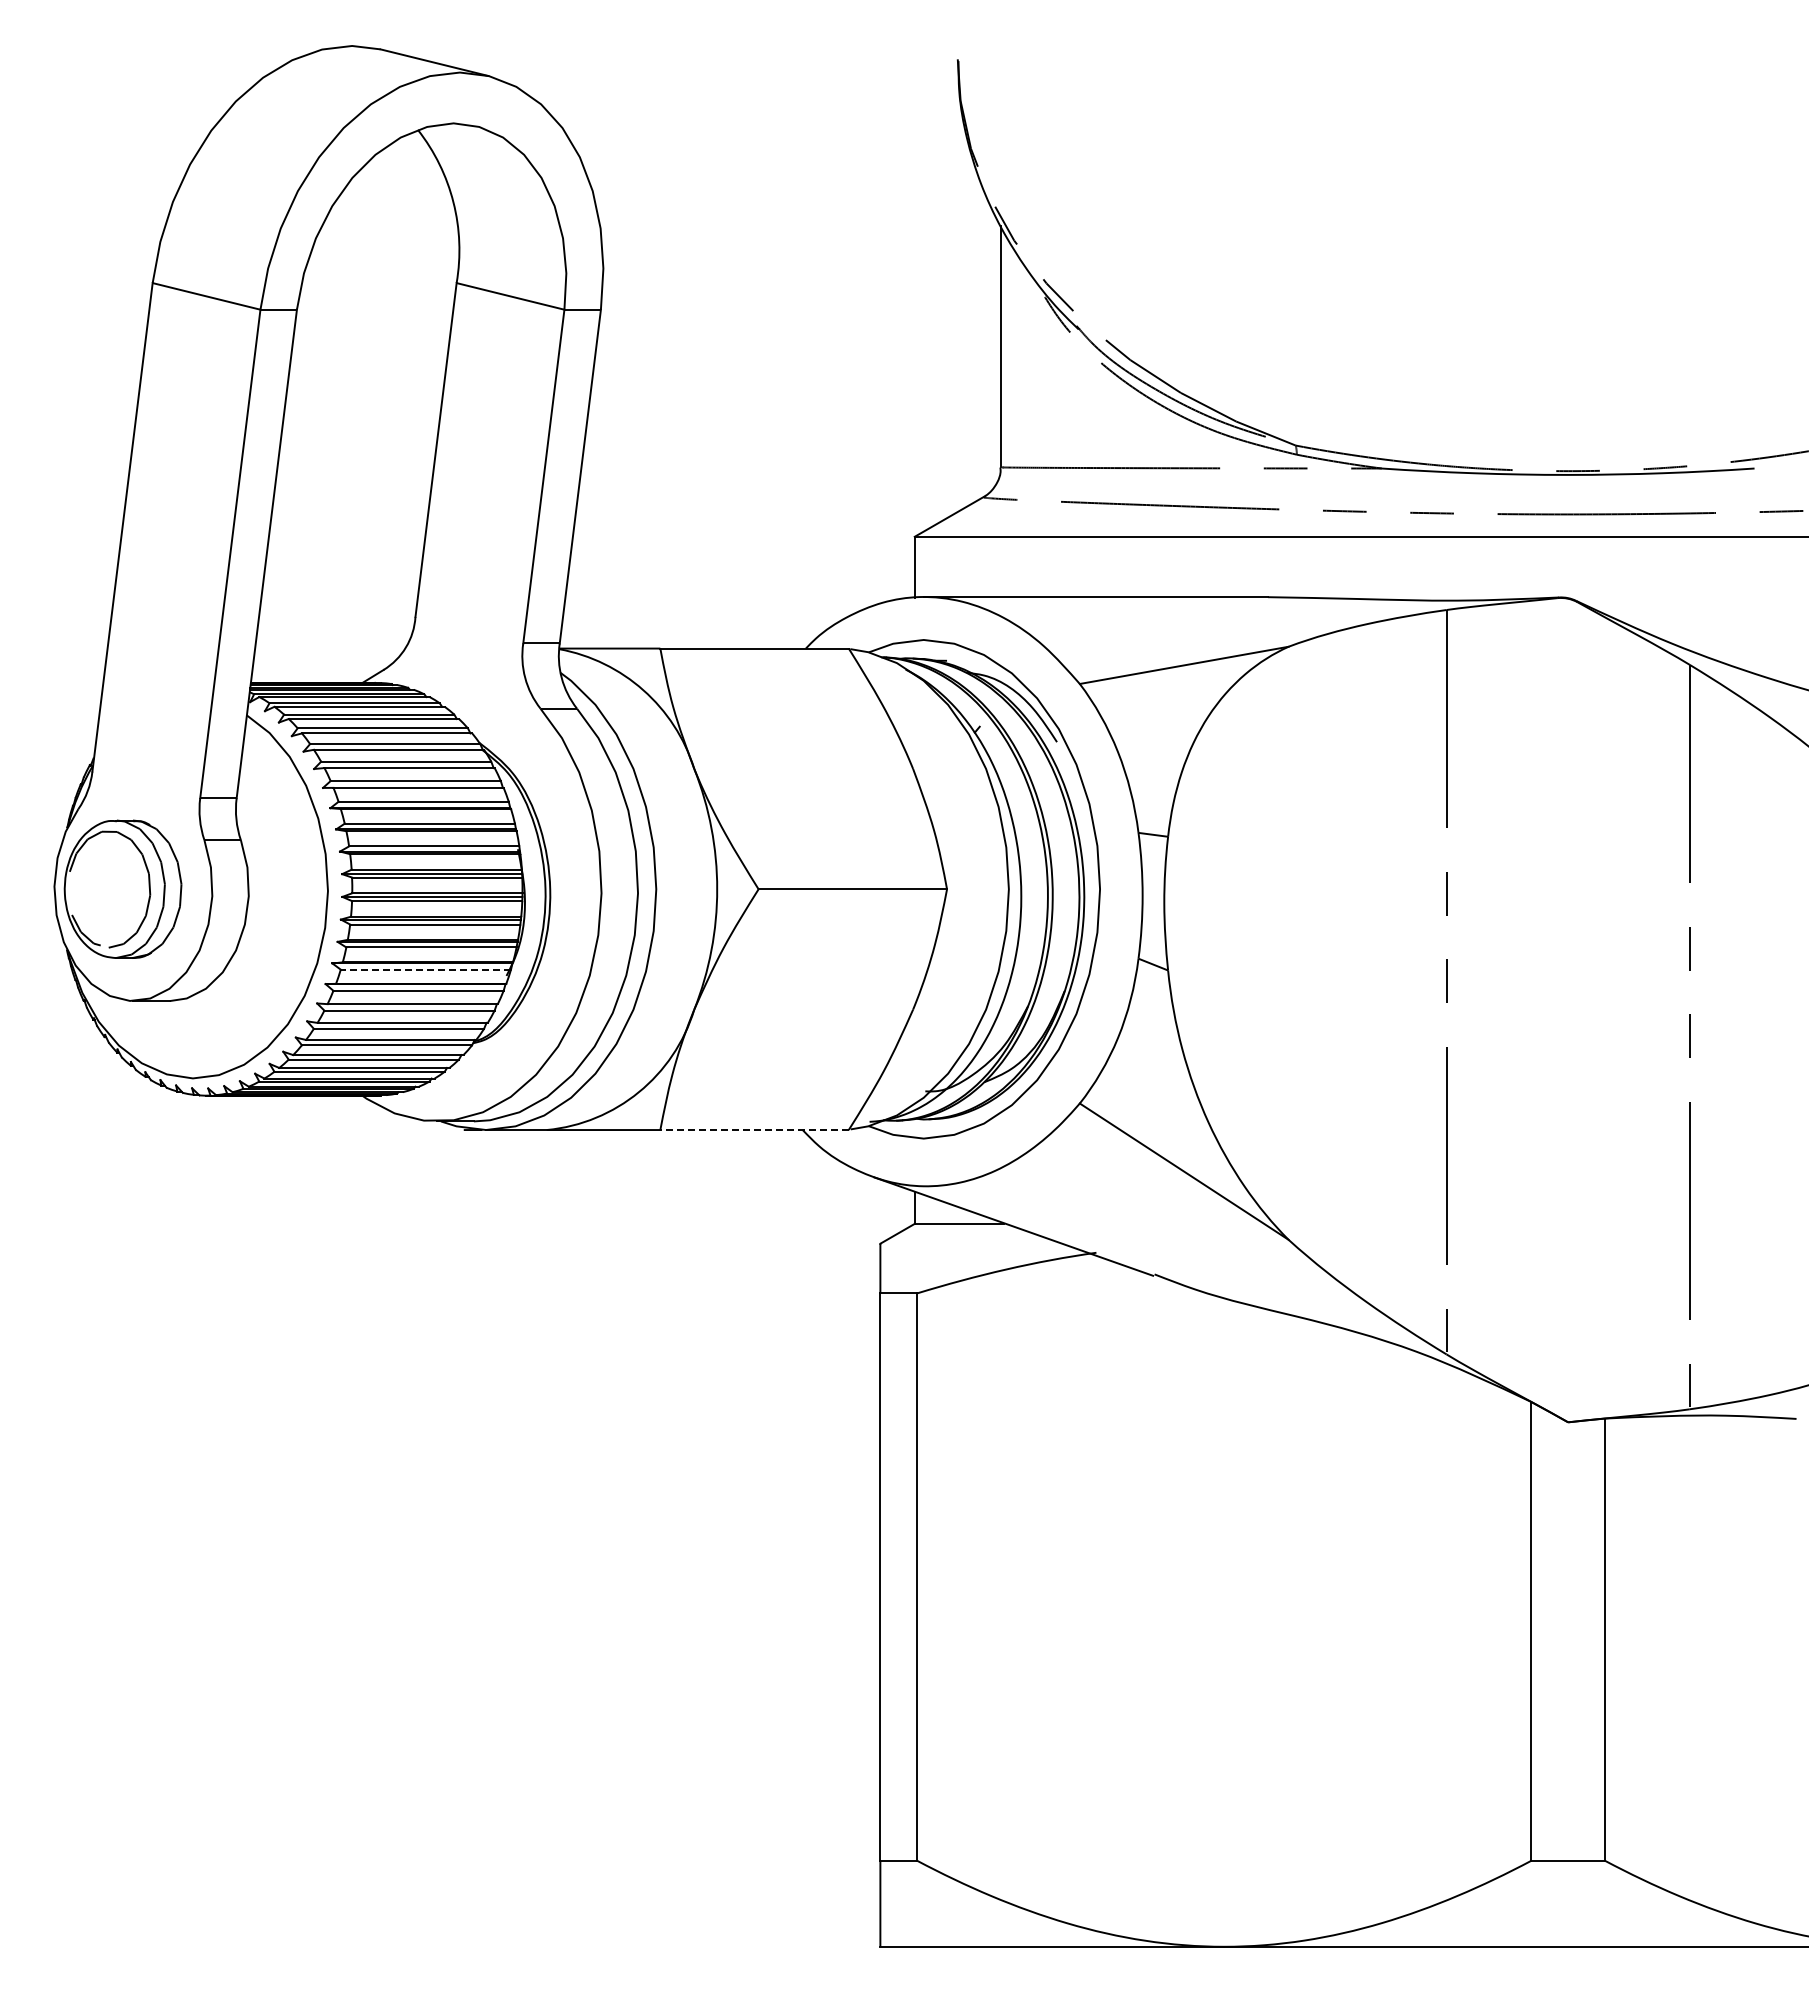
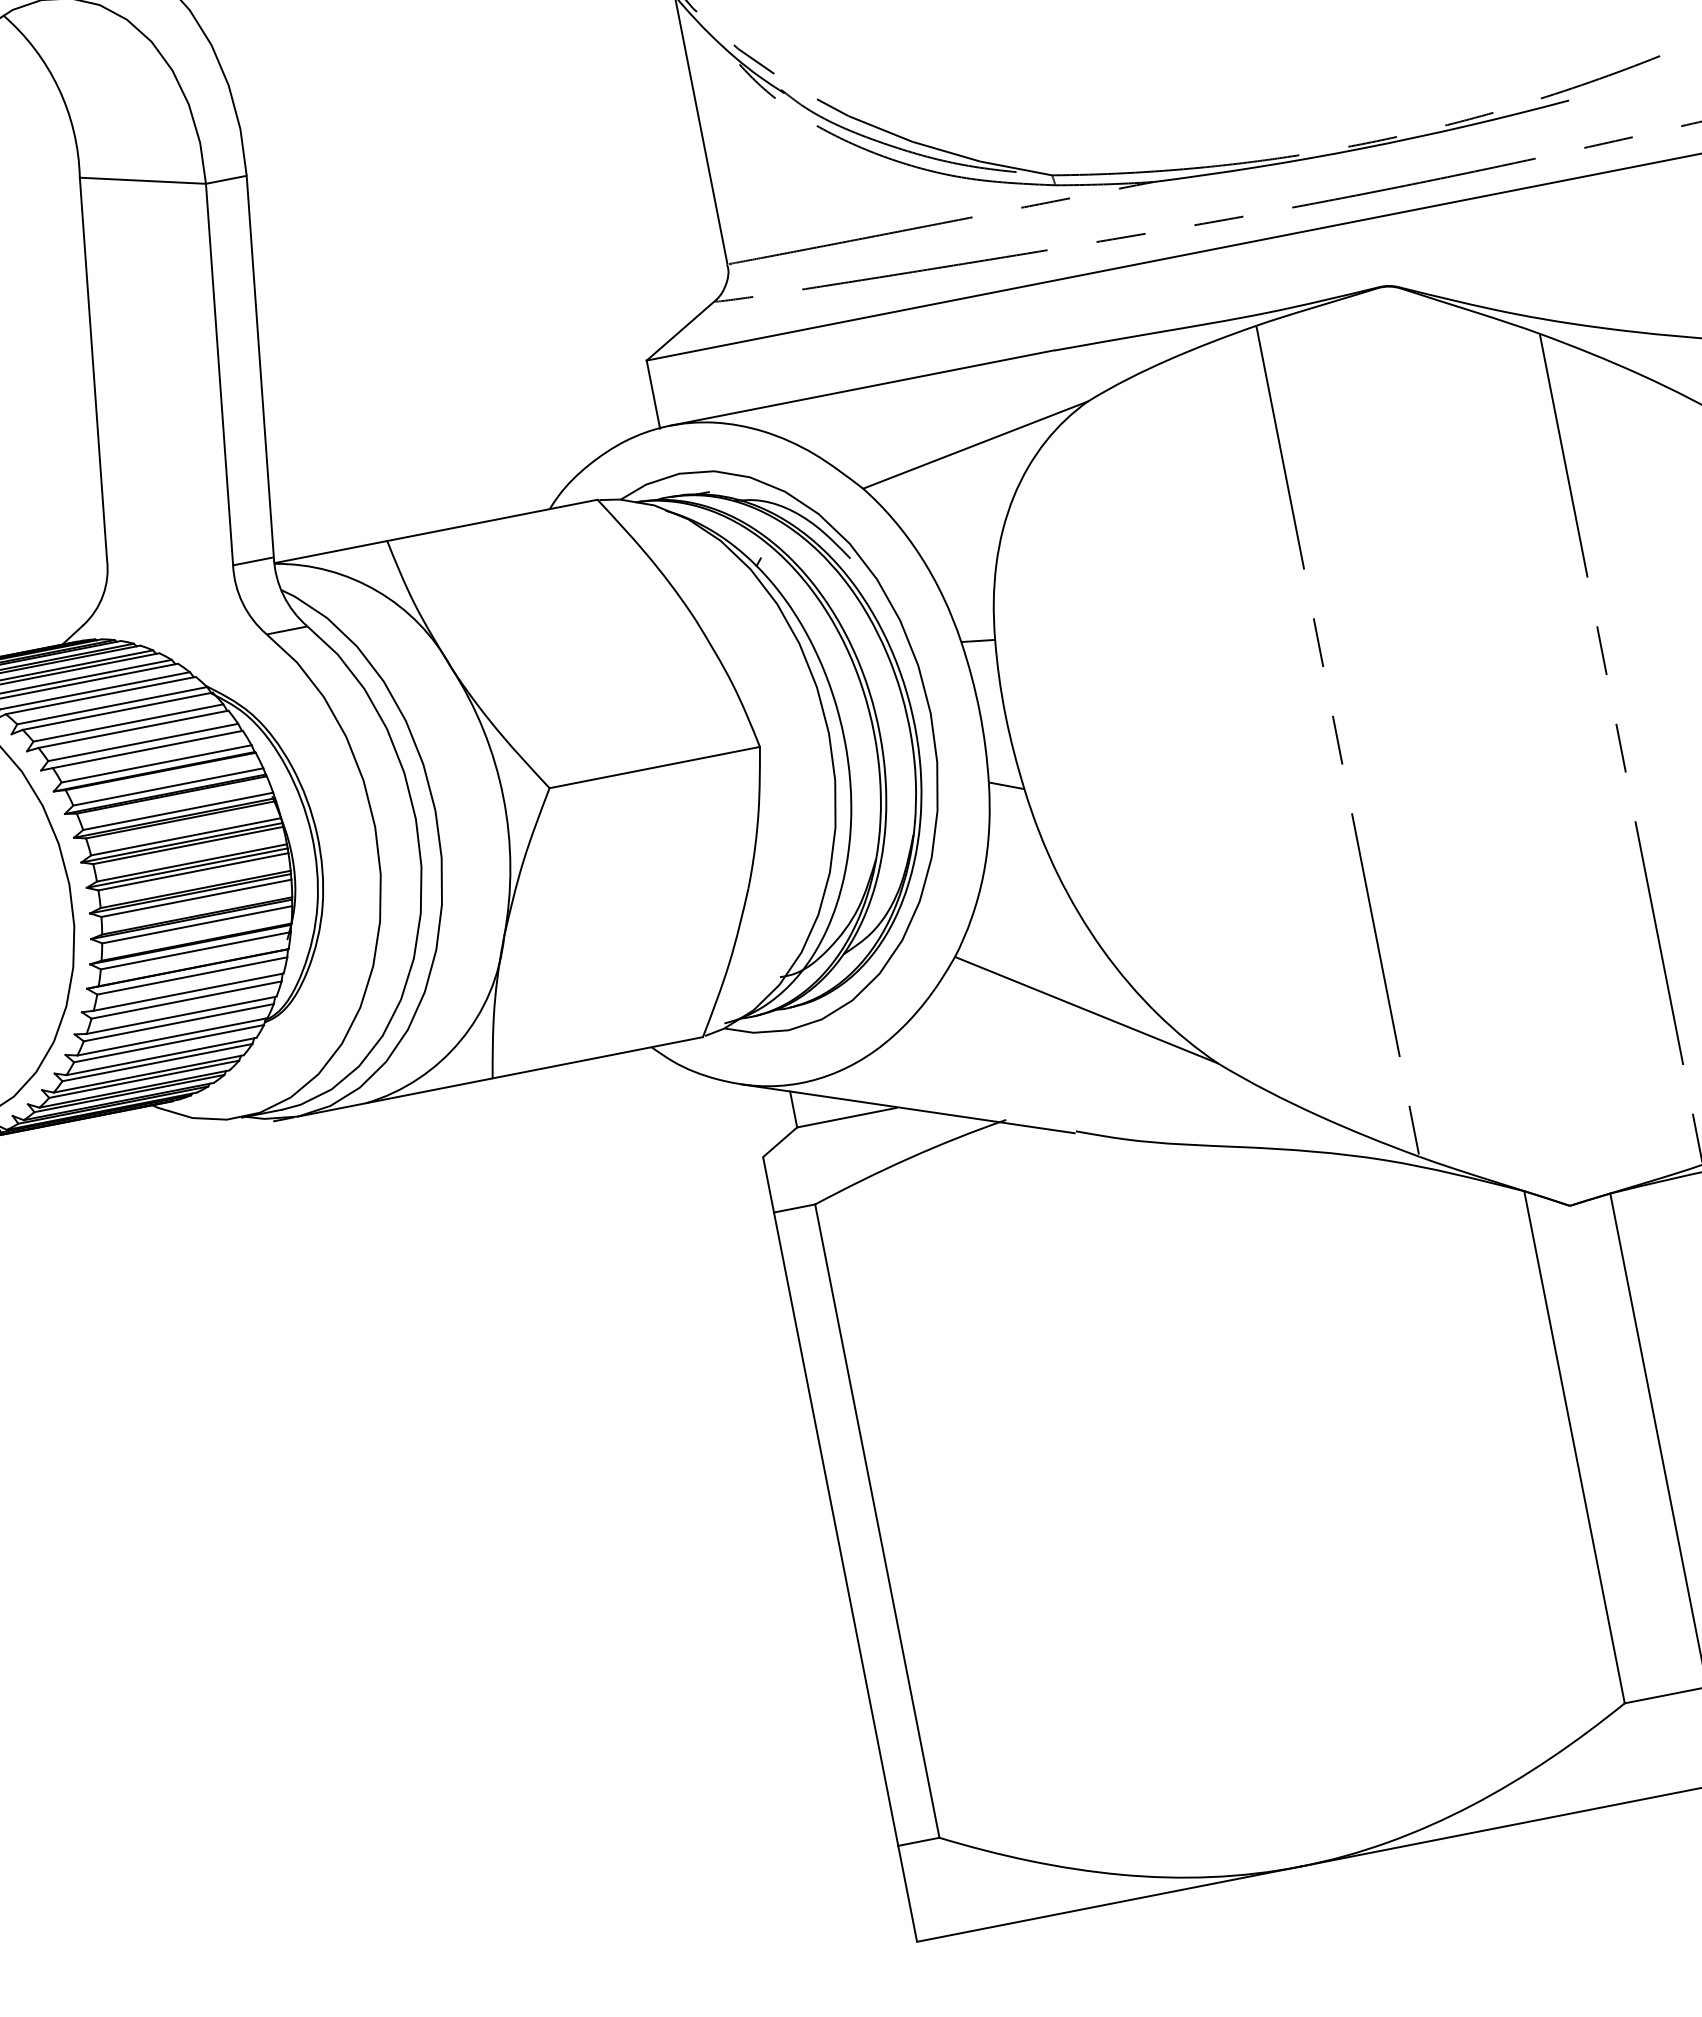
line: (425, 969) -> (195, 950), dashed -> solid
line: (754, 1130) -> (597, 1058), dashed -> solid

